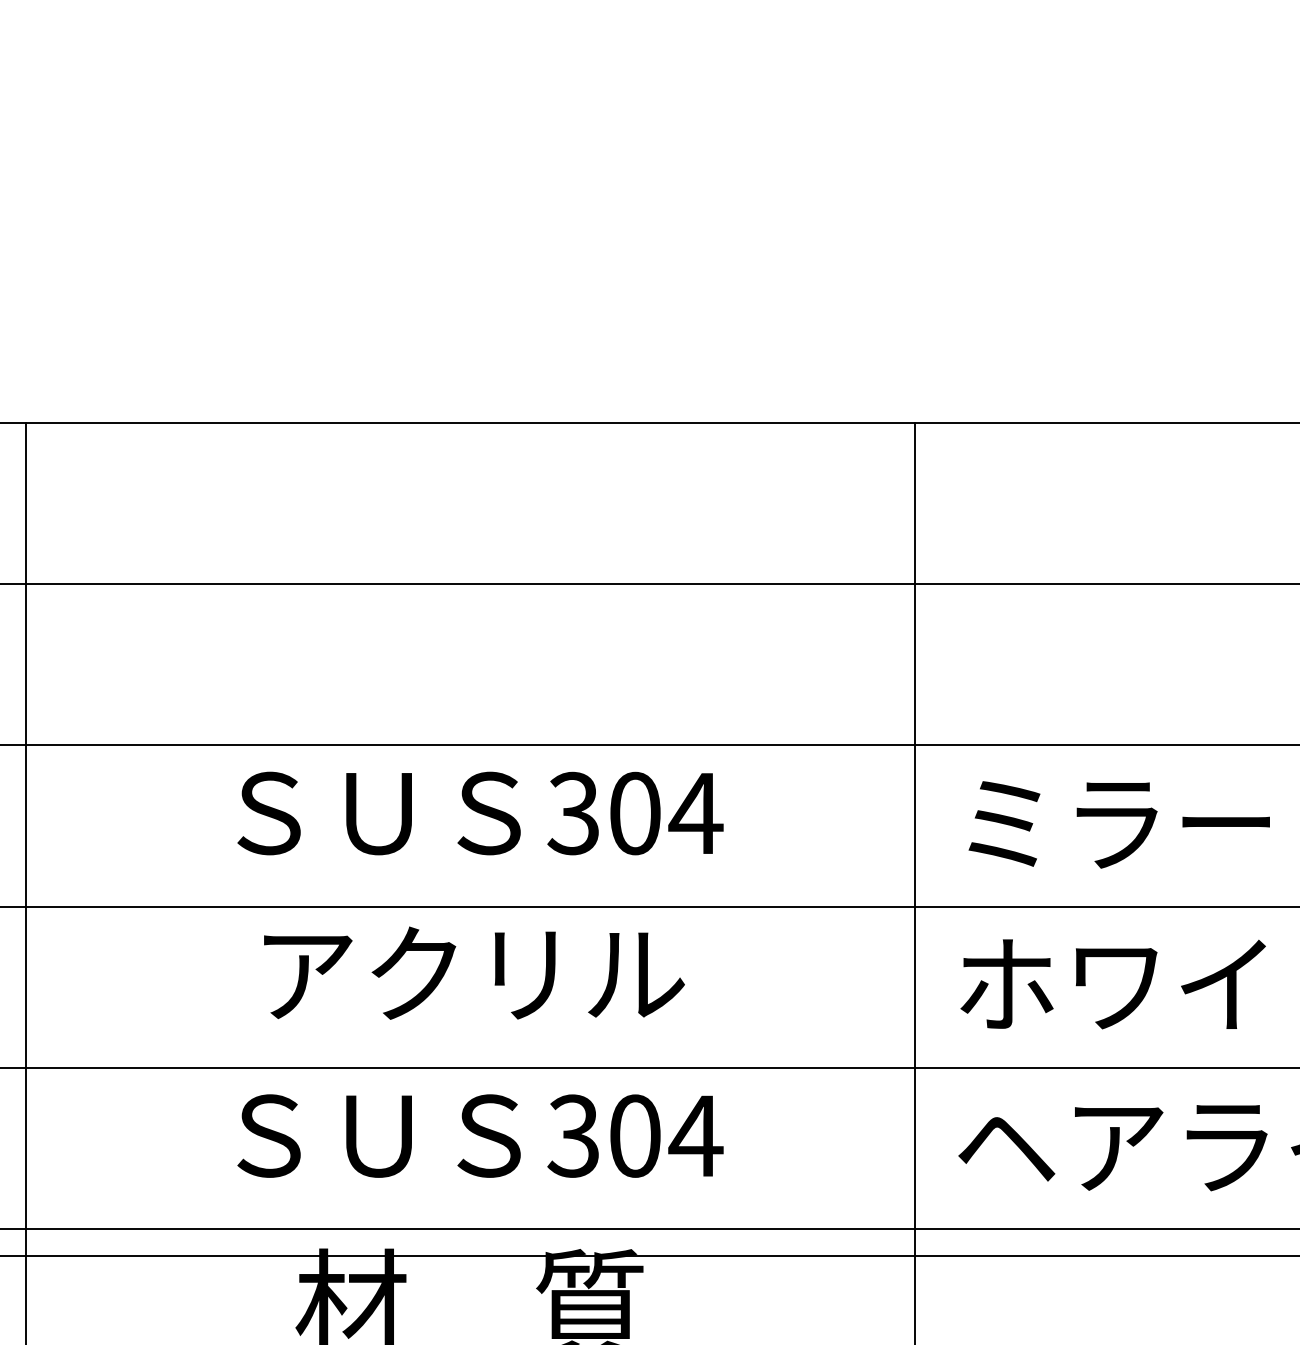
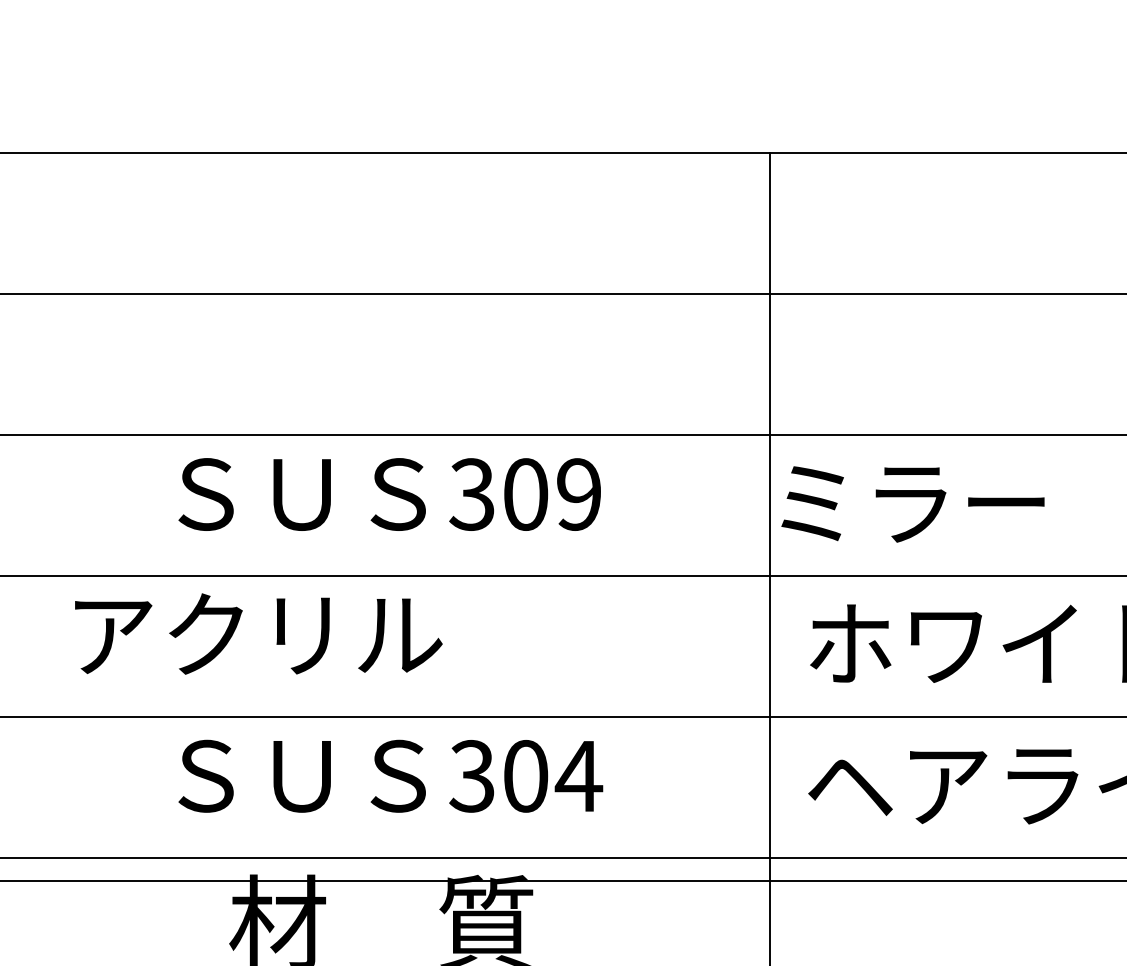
text: (695, 813) -> (578, 494), 304 -> 309
text: (1118, 824) -> (912, 504), moved
text: (474, 972) -> (258, 633), moved

